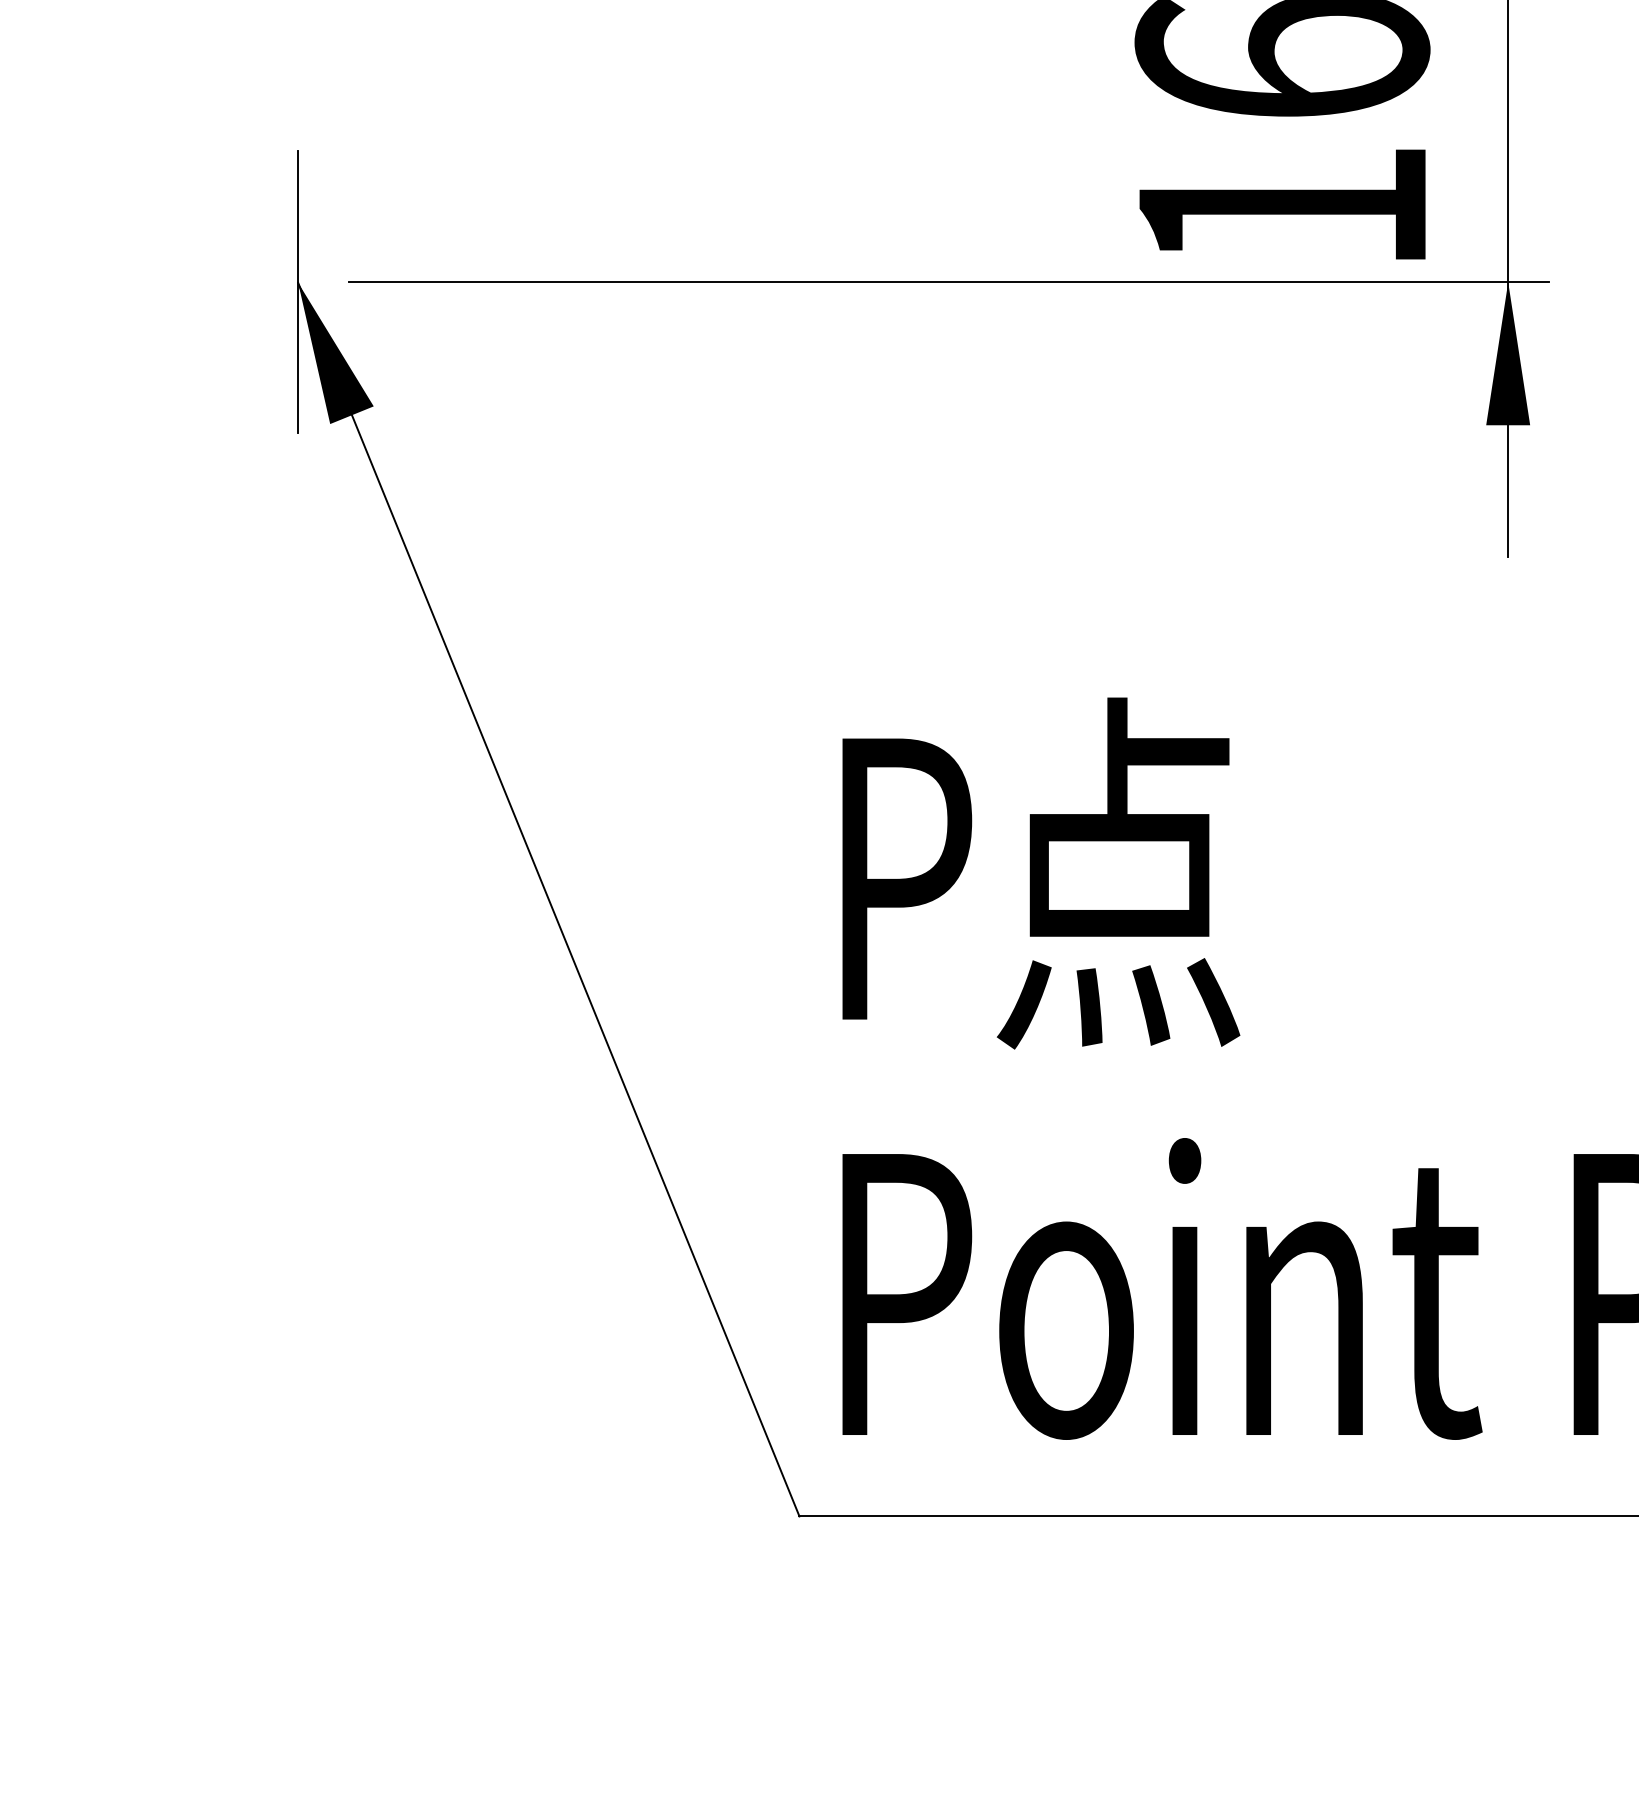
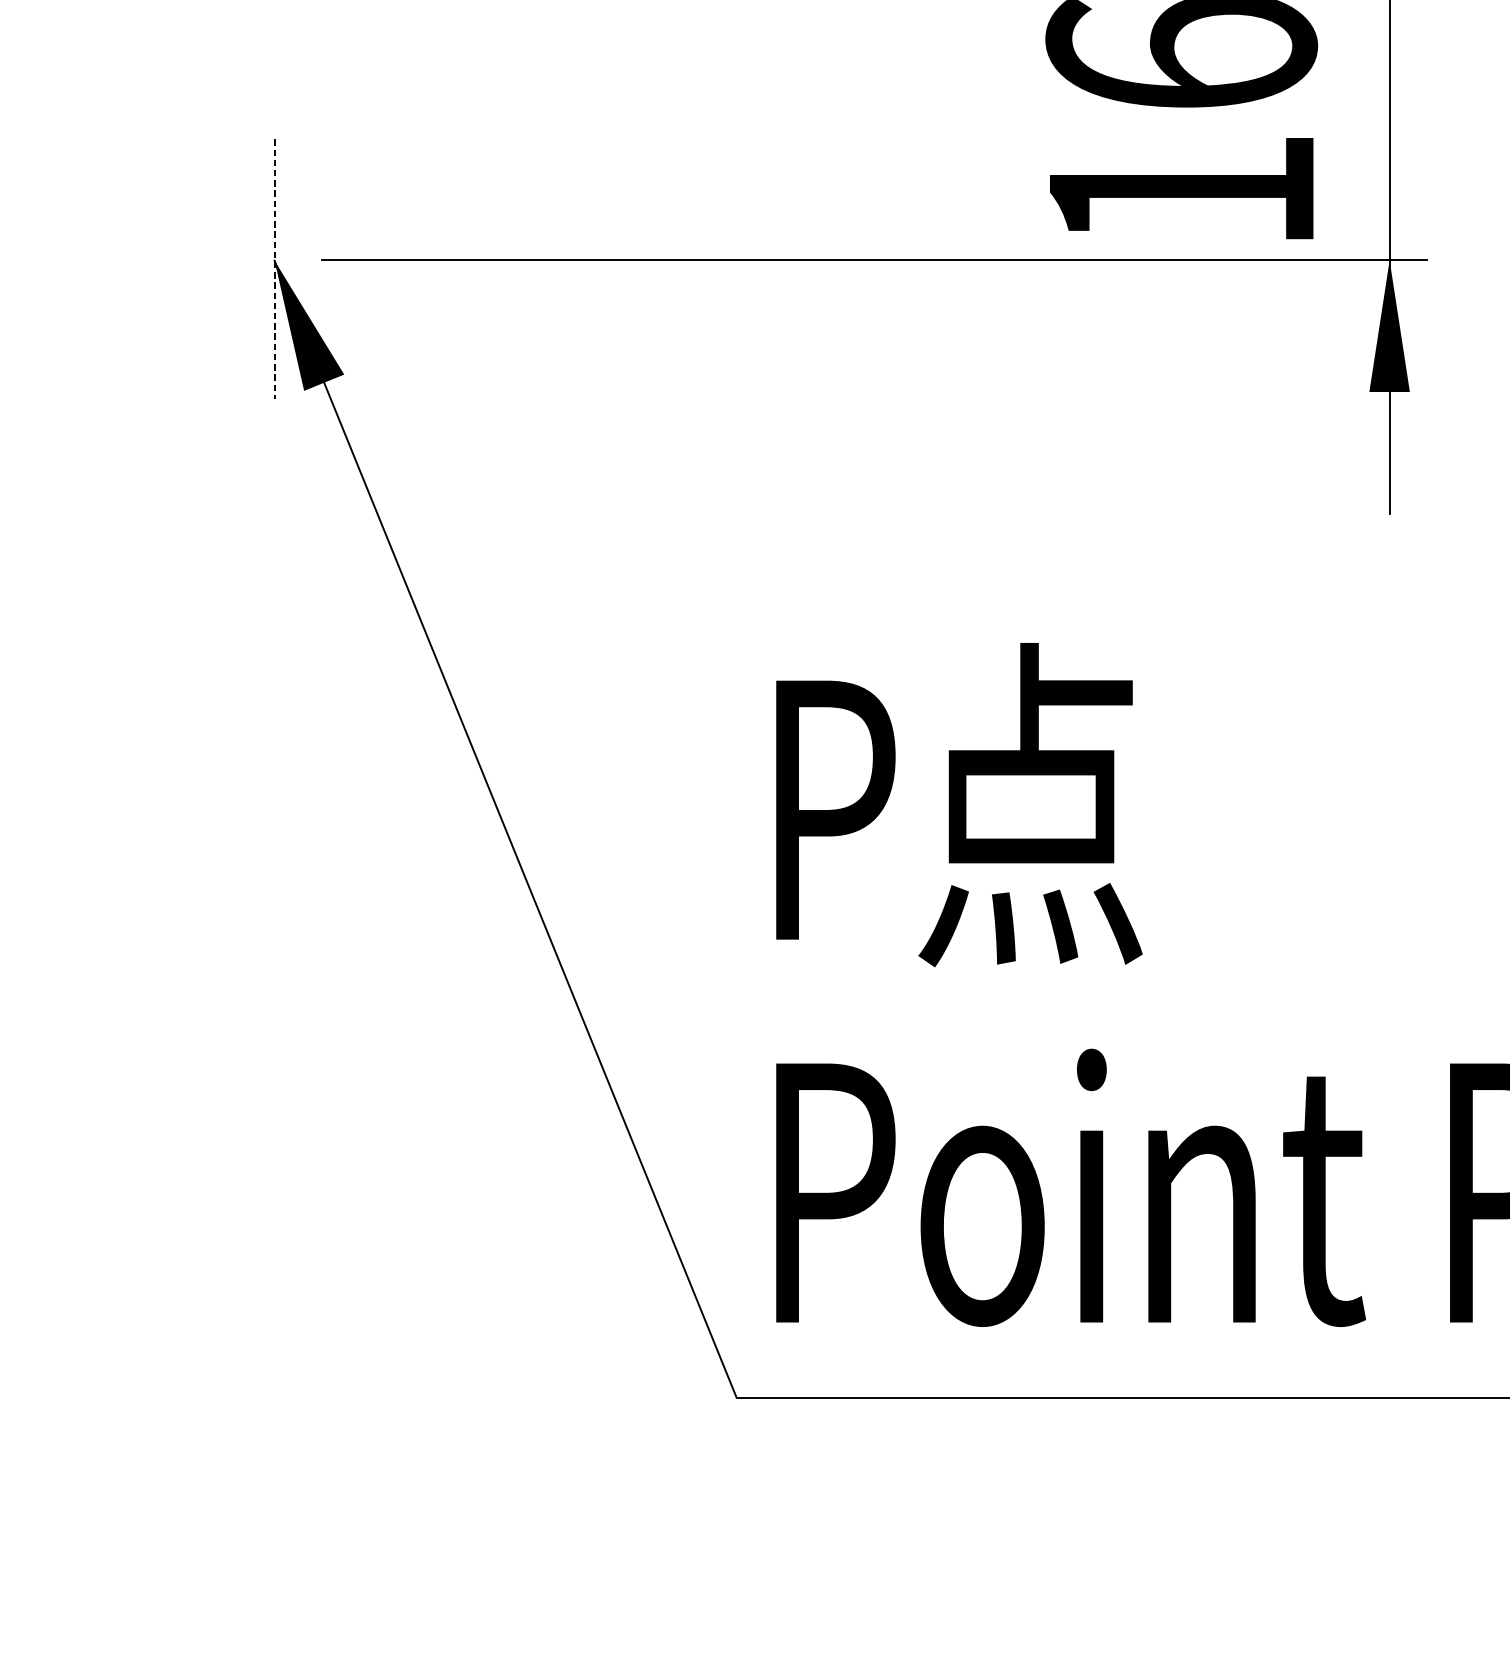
line: (298, 291) -> (274, 268), solid -> dashed

